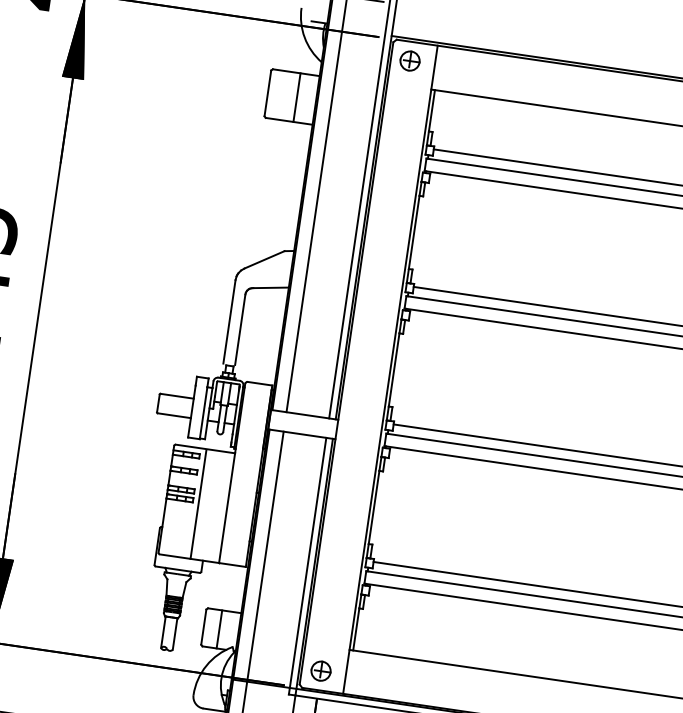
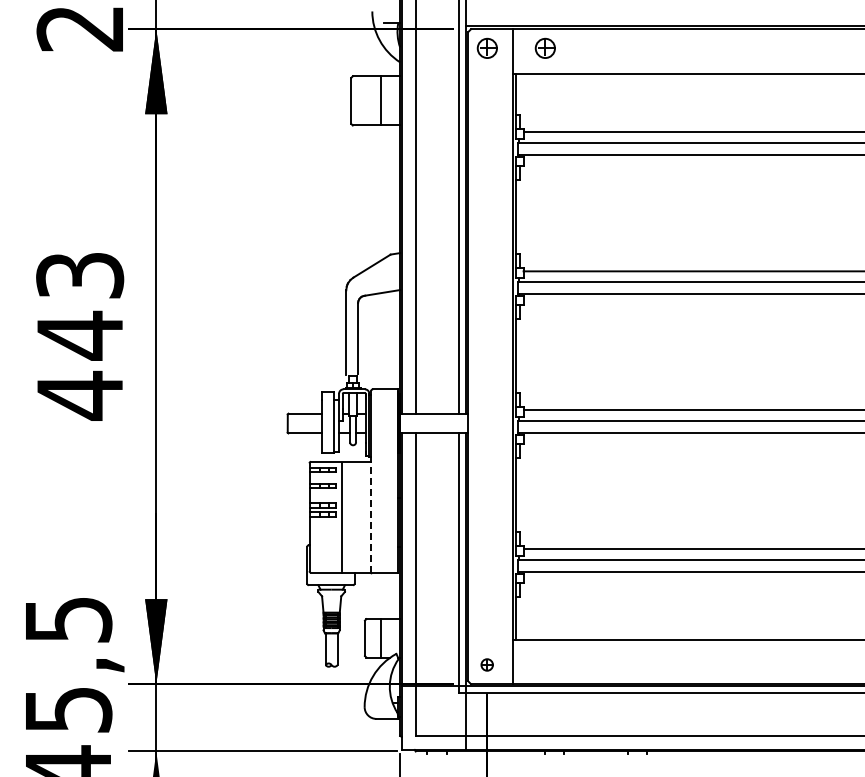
part: (466, 68) -> (544, 47), added
line: (226, 507) -> (370, 516), solid -> dashed
part: (320, 670) -> (486, 664), size x0.6

